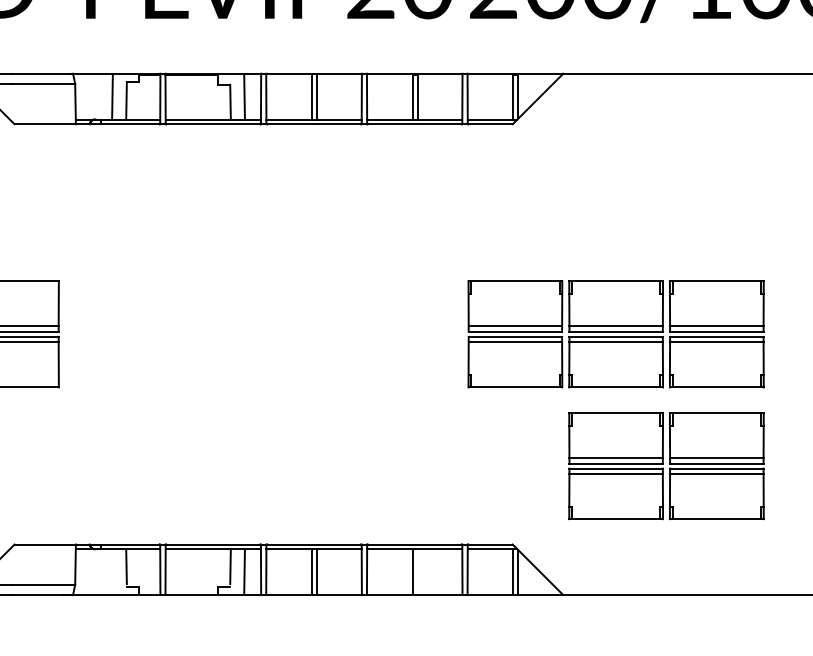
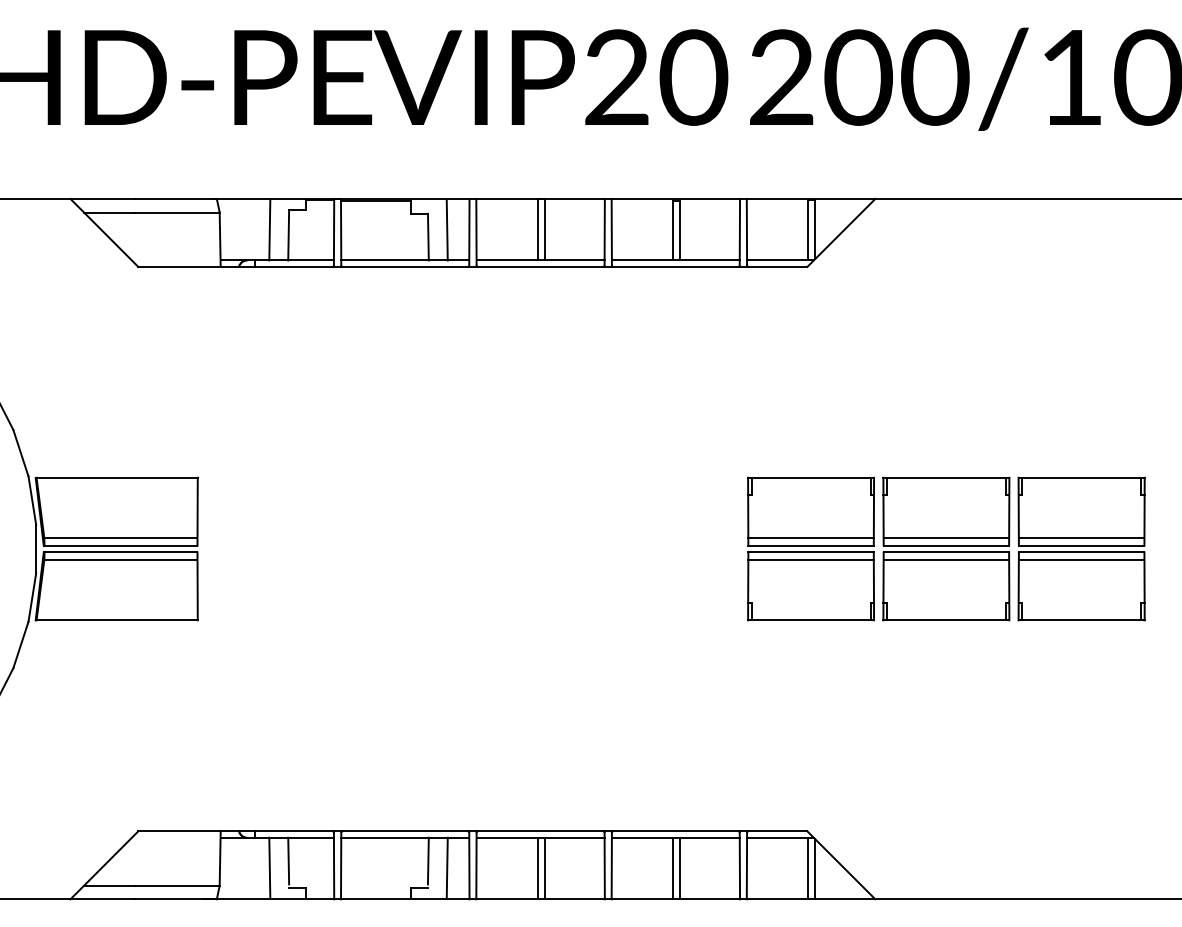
part: (666, 465) -> (1013, 725), removed
line: (112, 571) -> (269, 867), added
line: (417, 571) -> (679, 867), added

